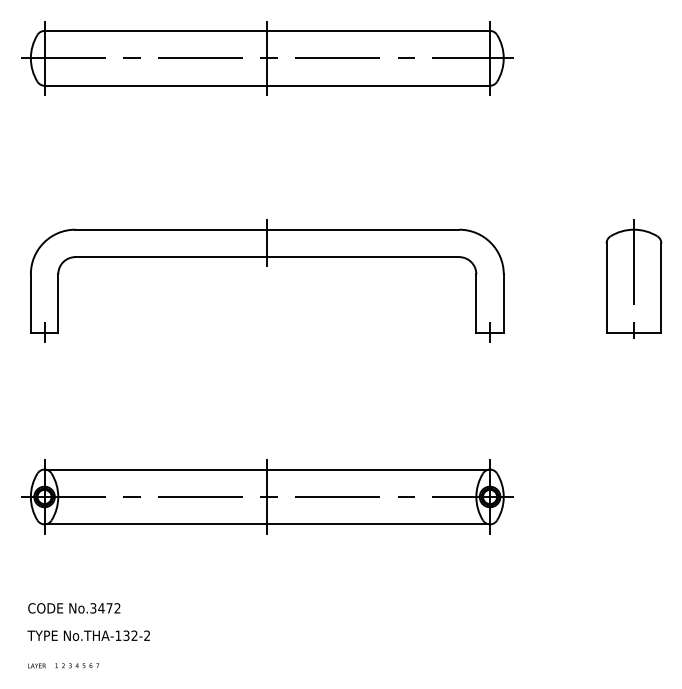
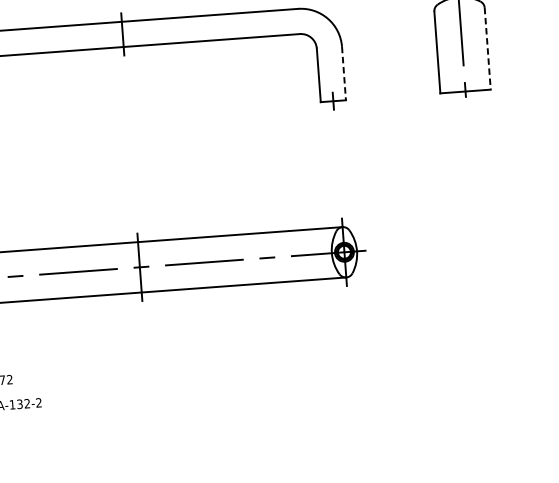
line: (661, 287) -> (487, 48), solid -> dashed
line: (503, 303) -> (343, 73), solid -> dashed

